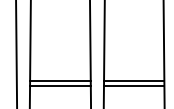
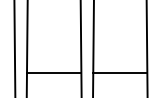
line: (60, 86) -> (54, 77), removed
line: (134, 86) -> (120, 77), removed

